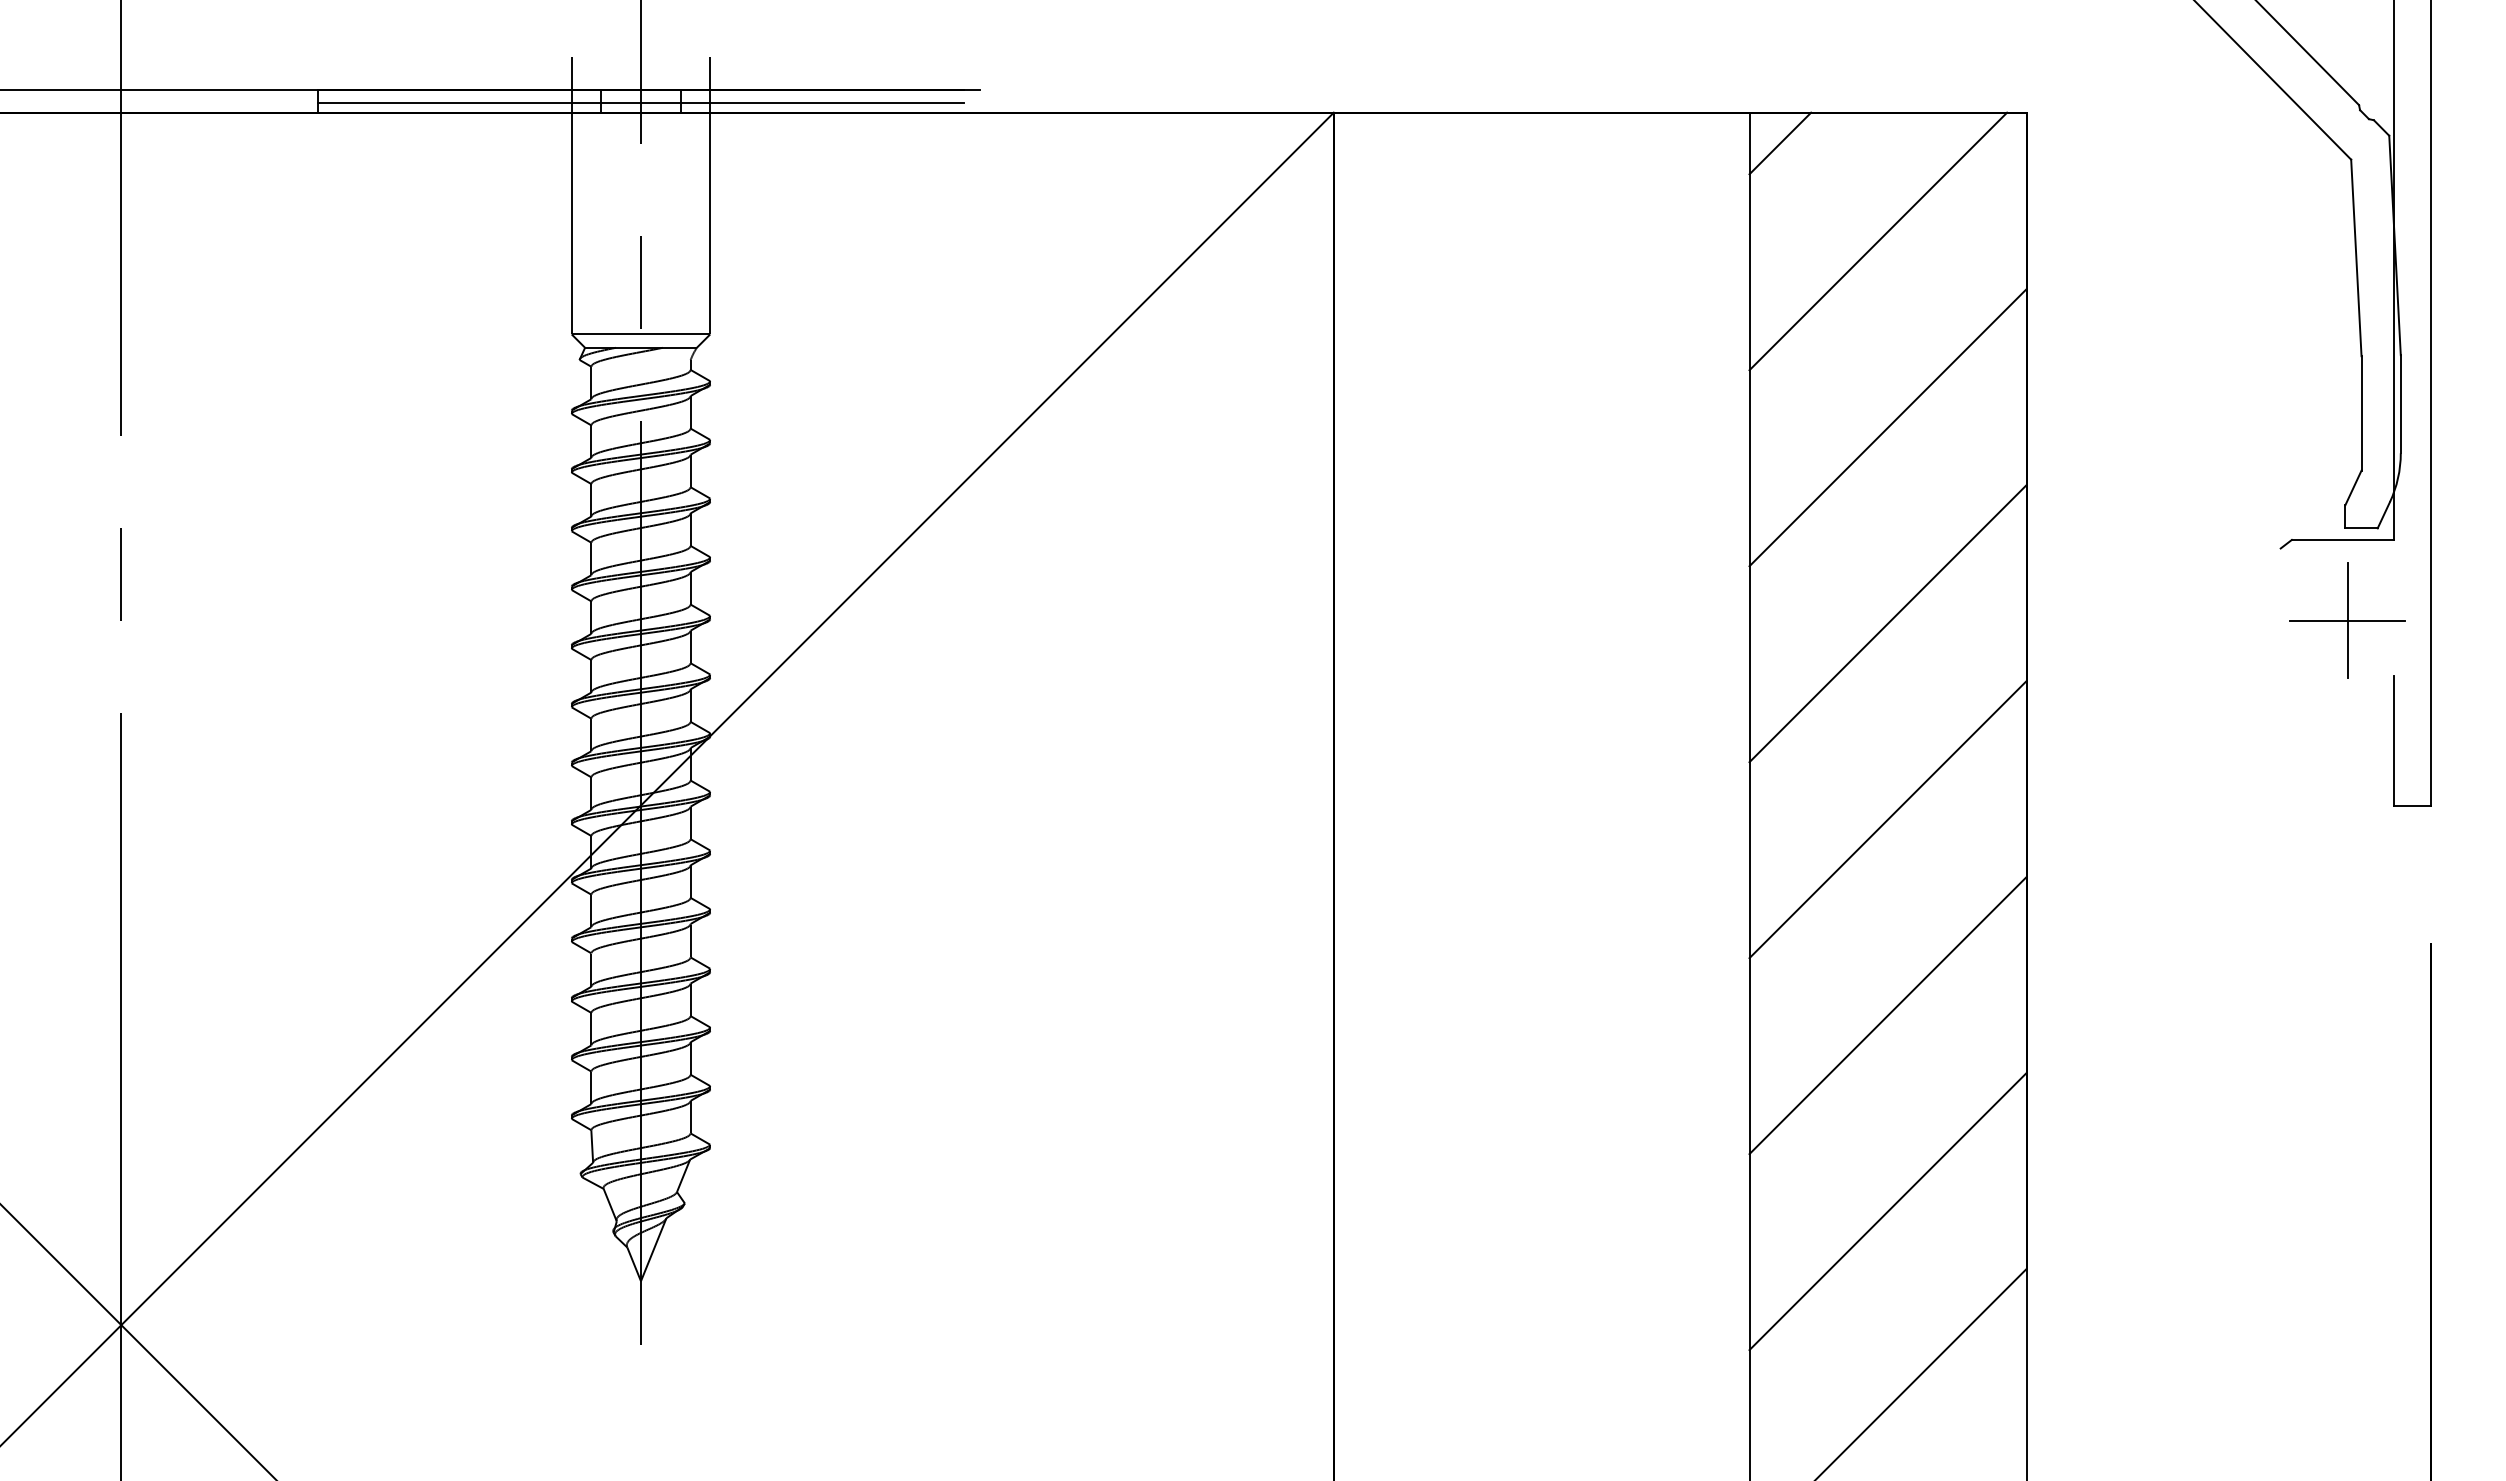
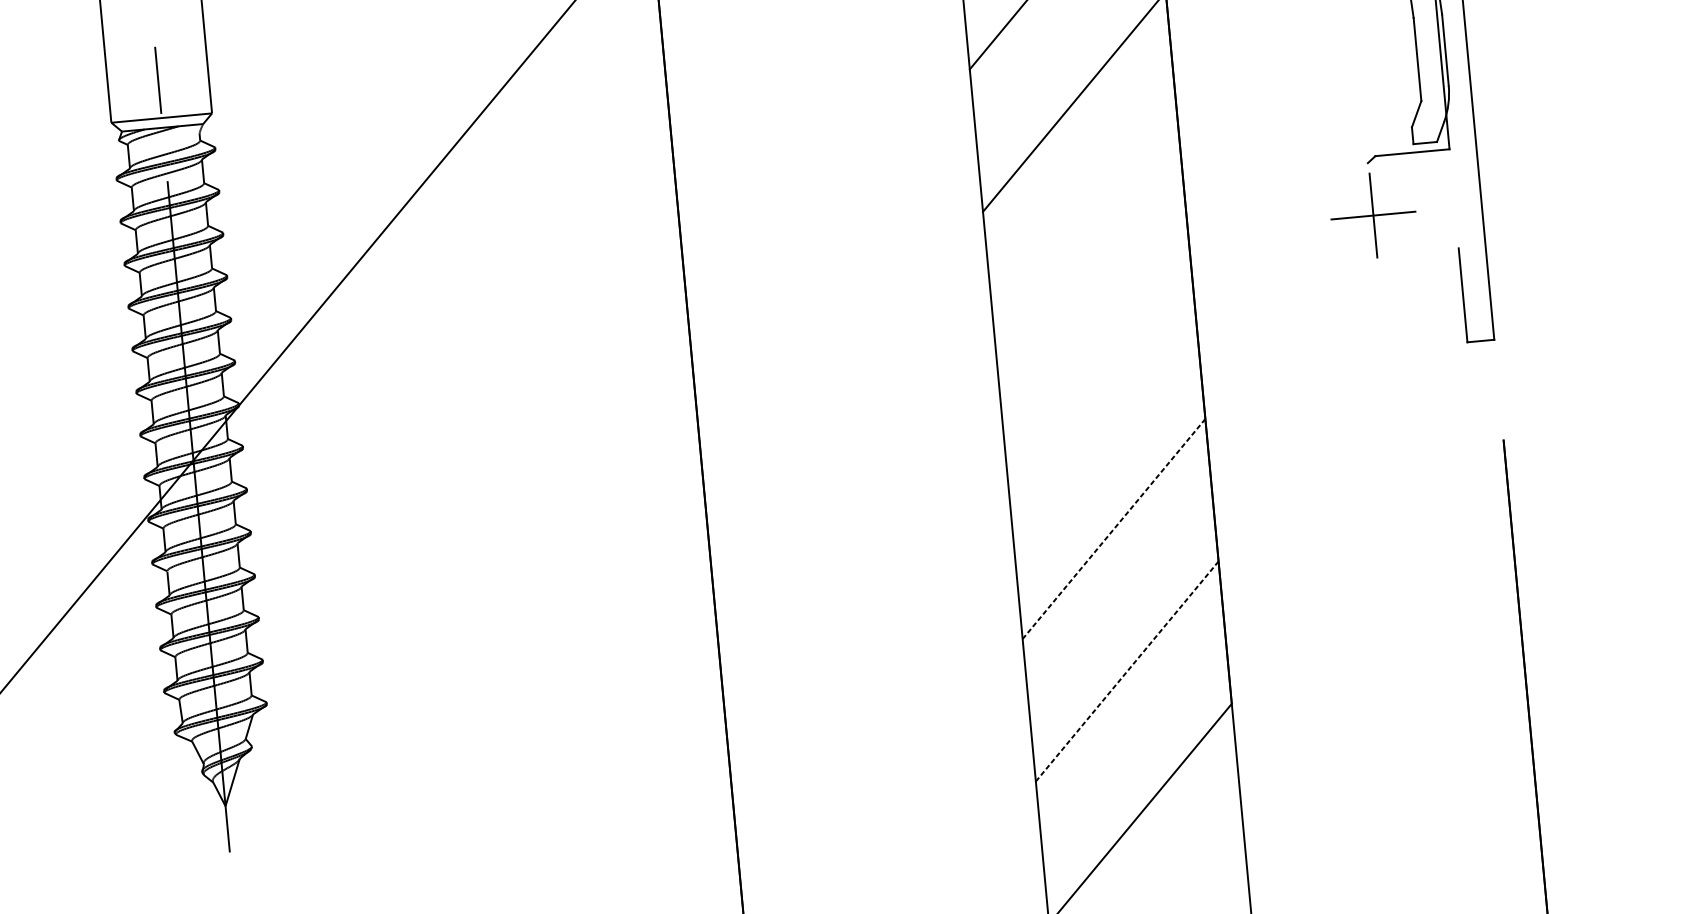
part: (2347, 620) -> (1373, 215), moved
line: (1887, 623) -> (1087, 244), removed
line: (1887, 819) -> (1100, 386), removed
line: (1888, 1015) -> (1114, 528), solid -> dashed
line: (1888, 1211) -> (1127, 671), solid -> dashed

